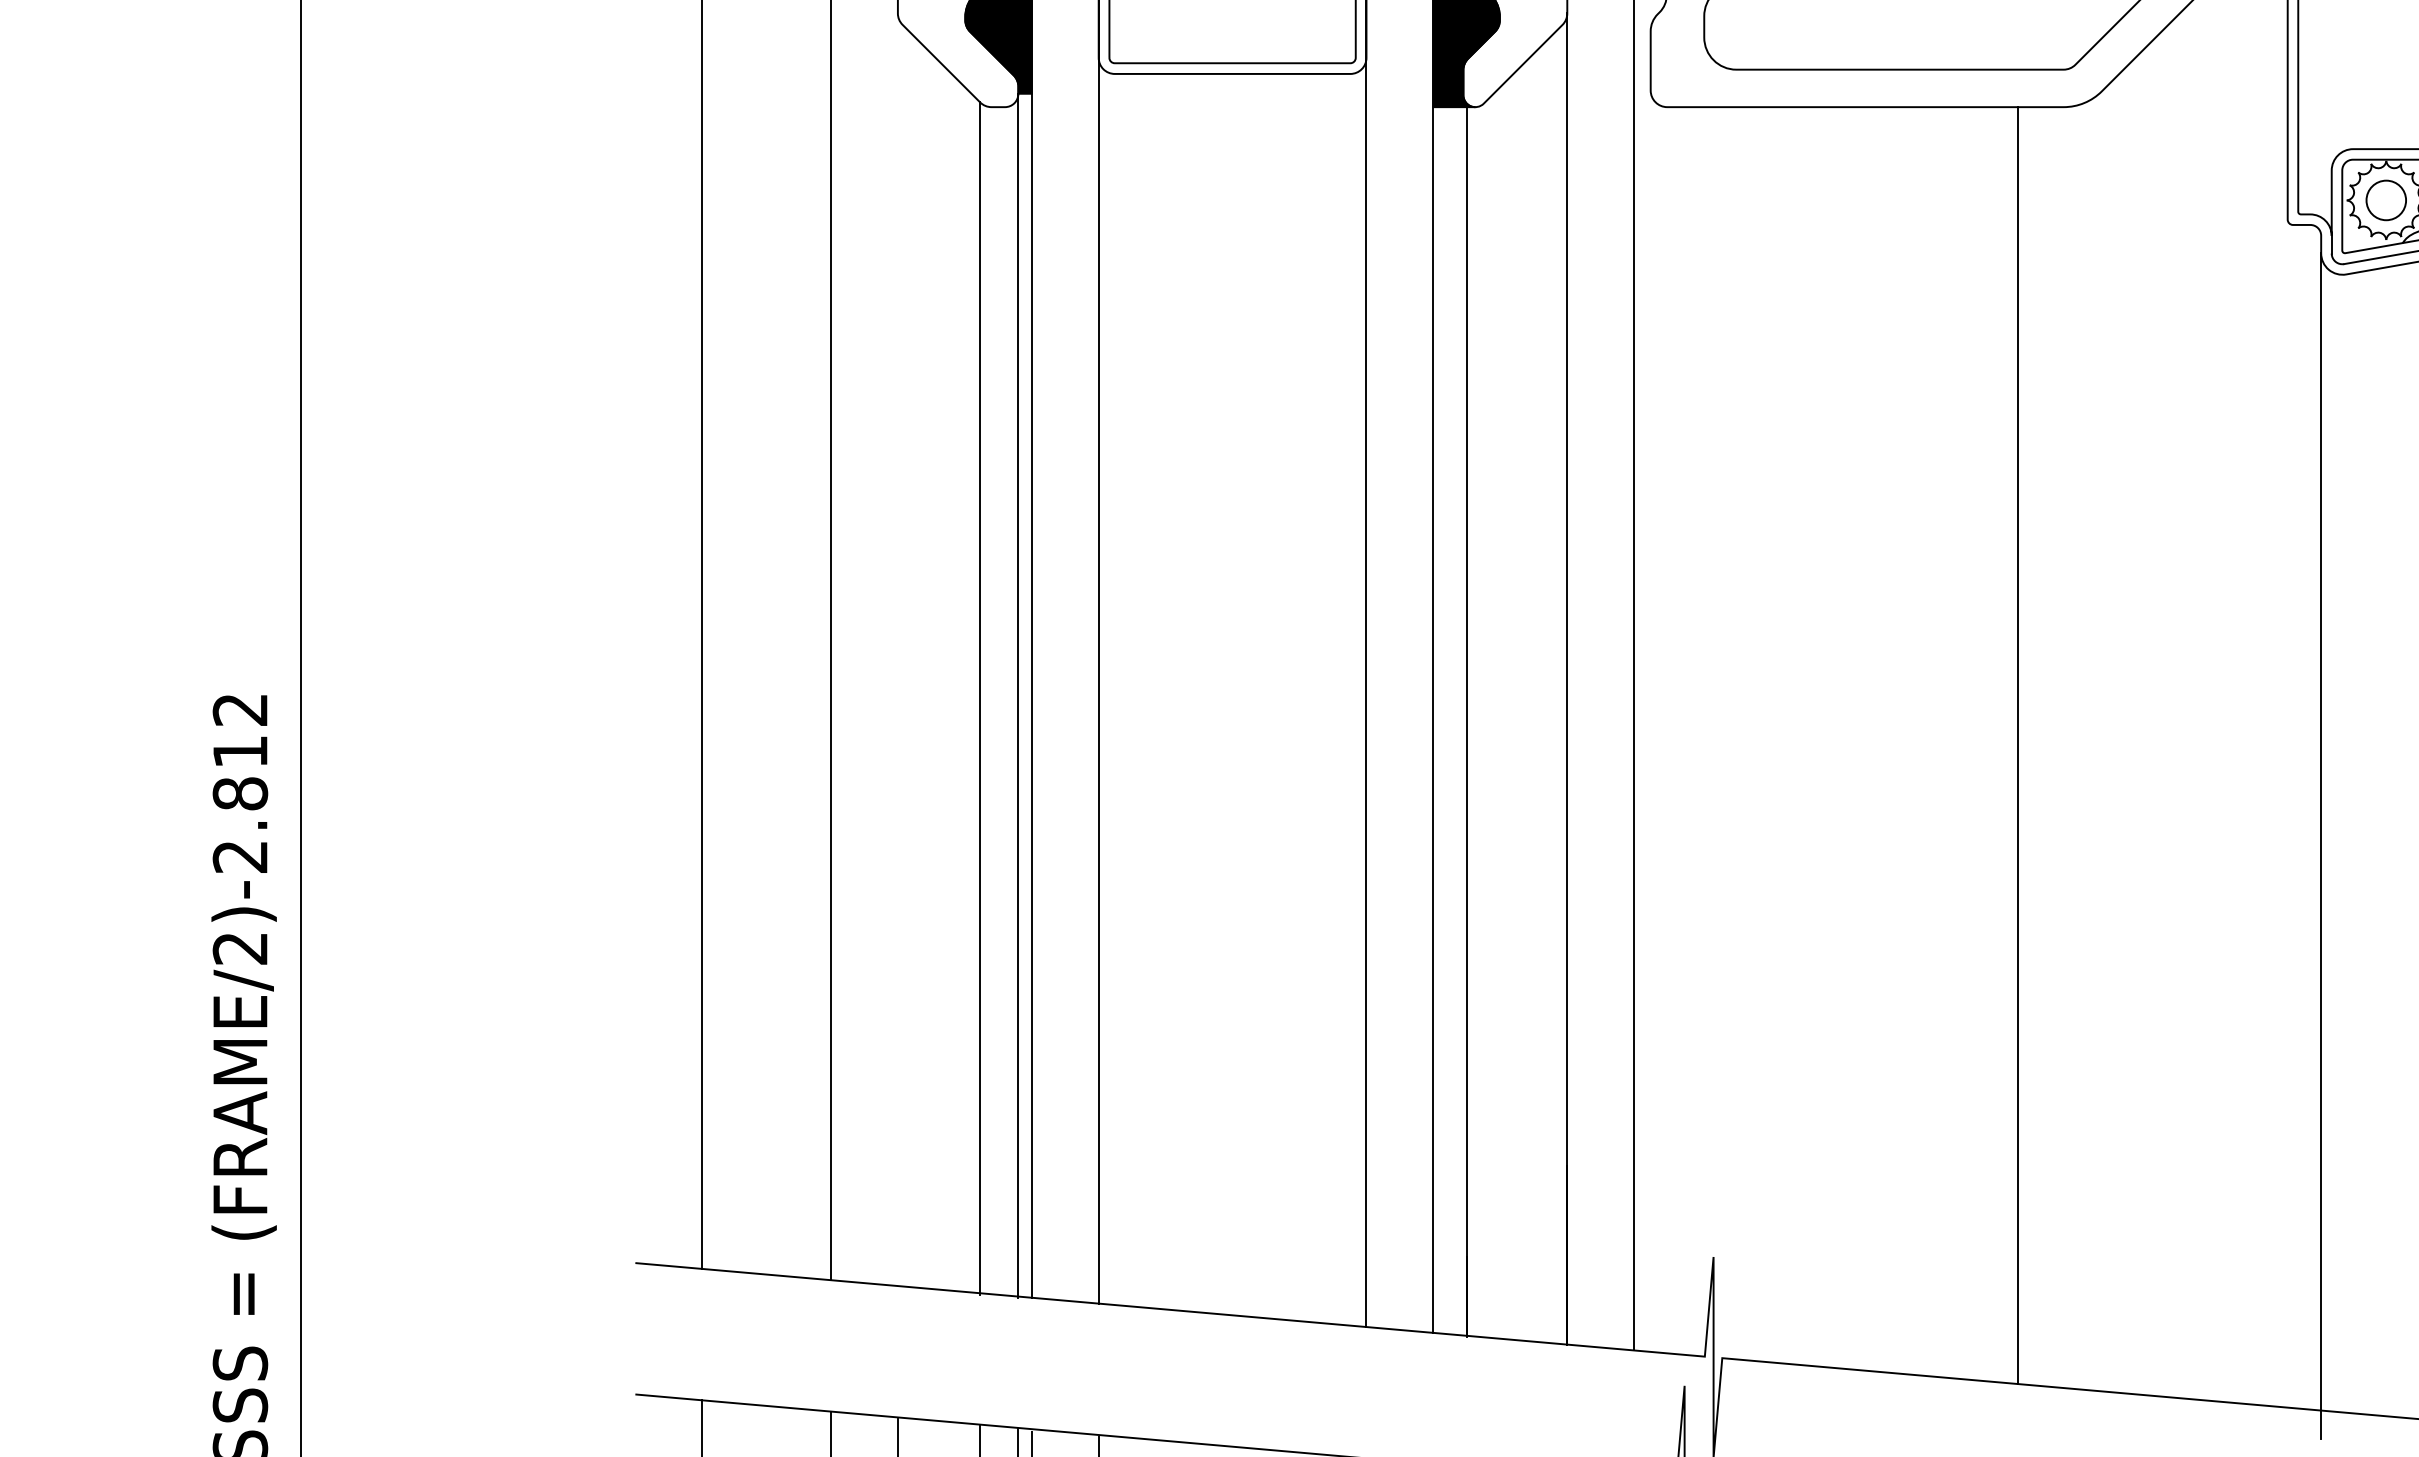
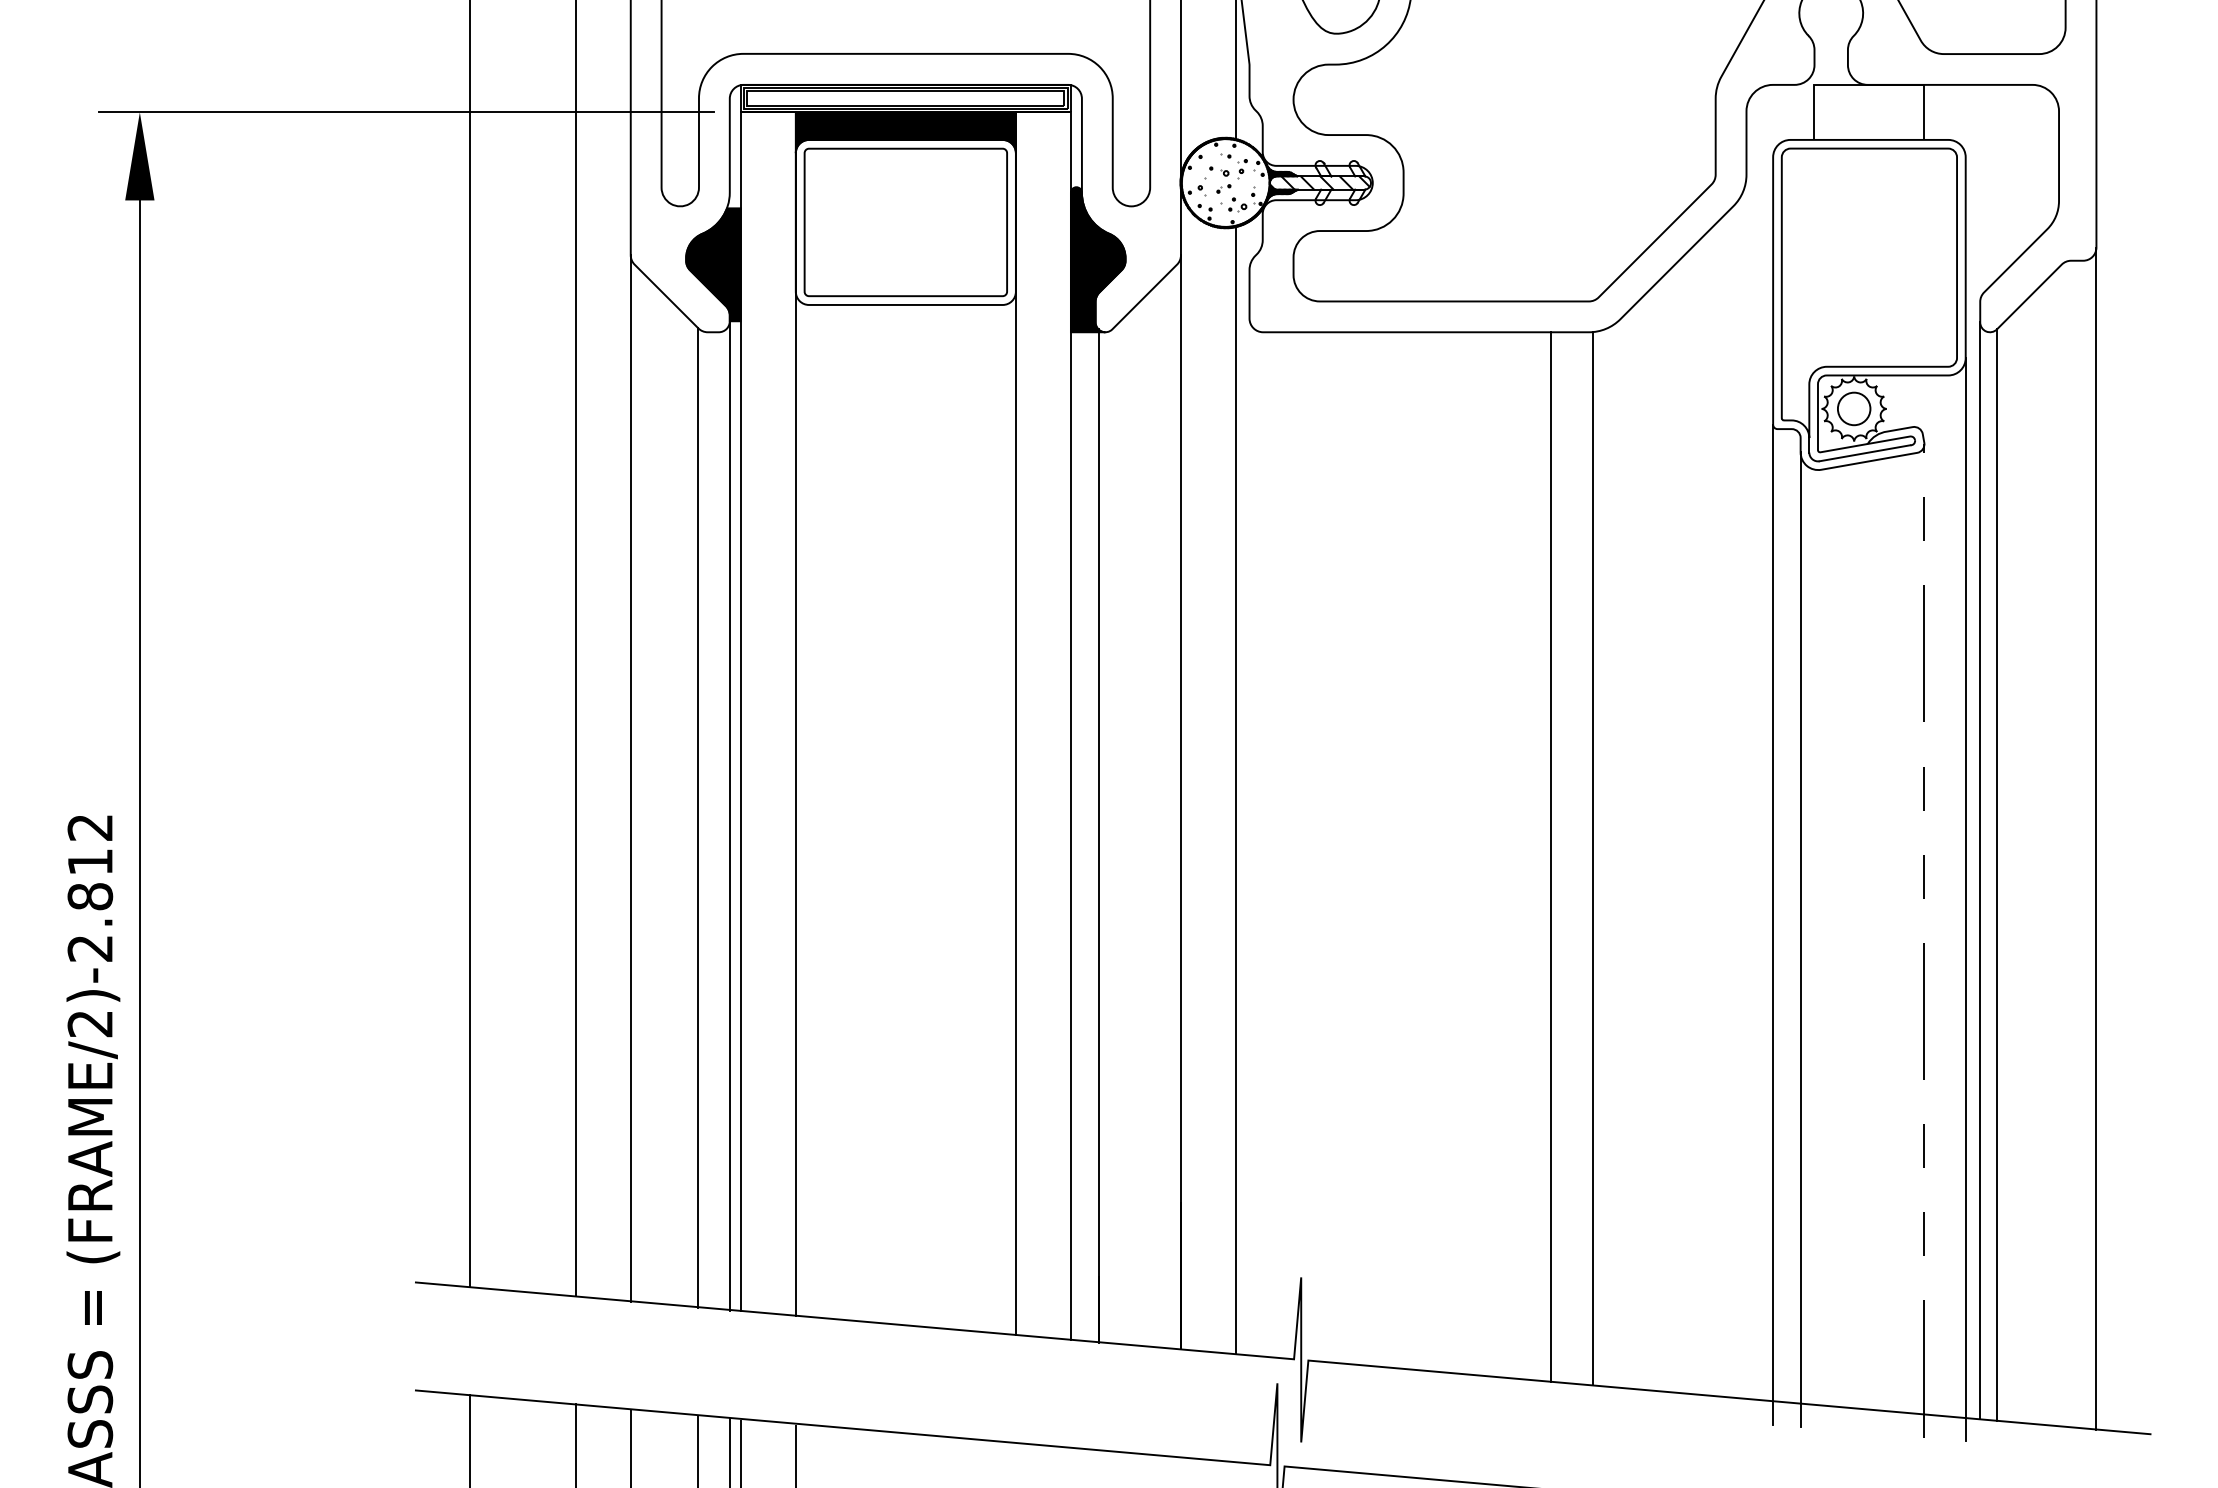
line: (897, 650) -> (630, 778), added
line: (2069, 747) -> (1593, 858), added
line: (2288, 827) -> (1773, 924), added

